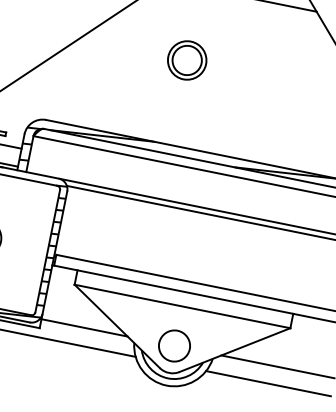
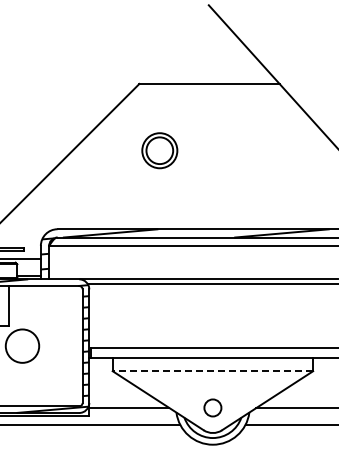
part: (186, 60) -> (159, 150), moved
line: (182, 306) -> (212, 371), solid -> dashed
circle: (174, 345) -> (212, 407), size x0.6

